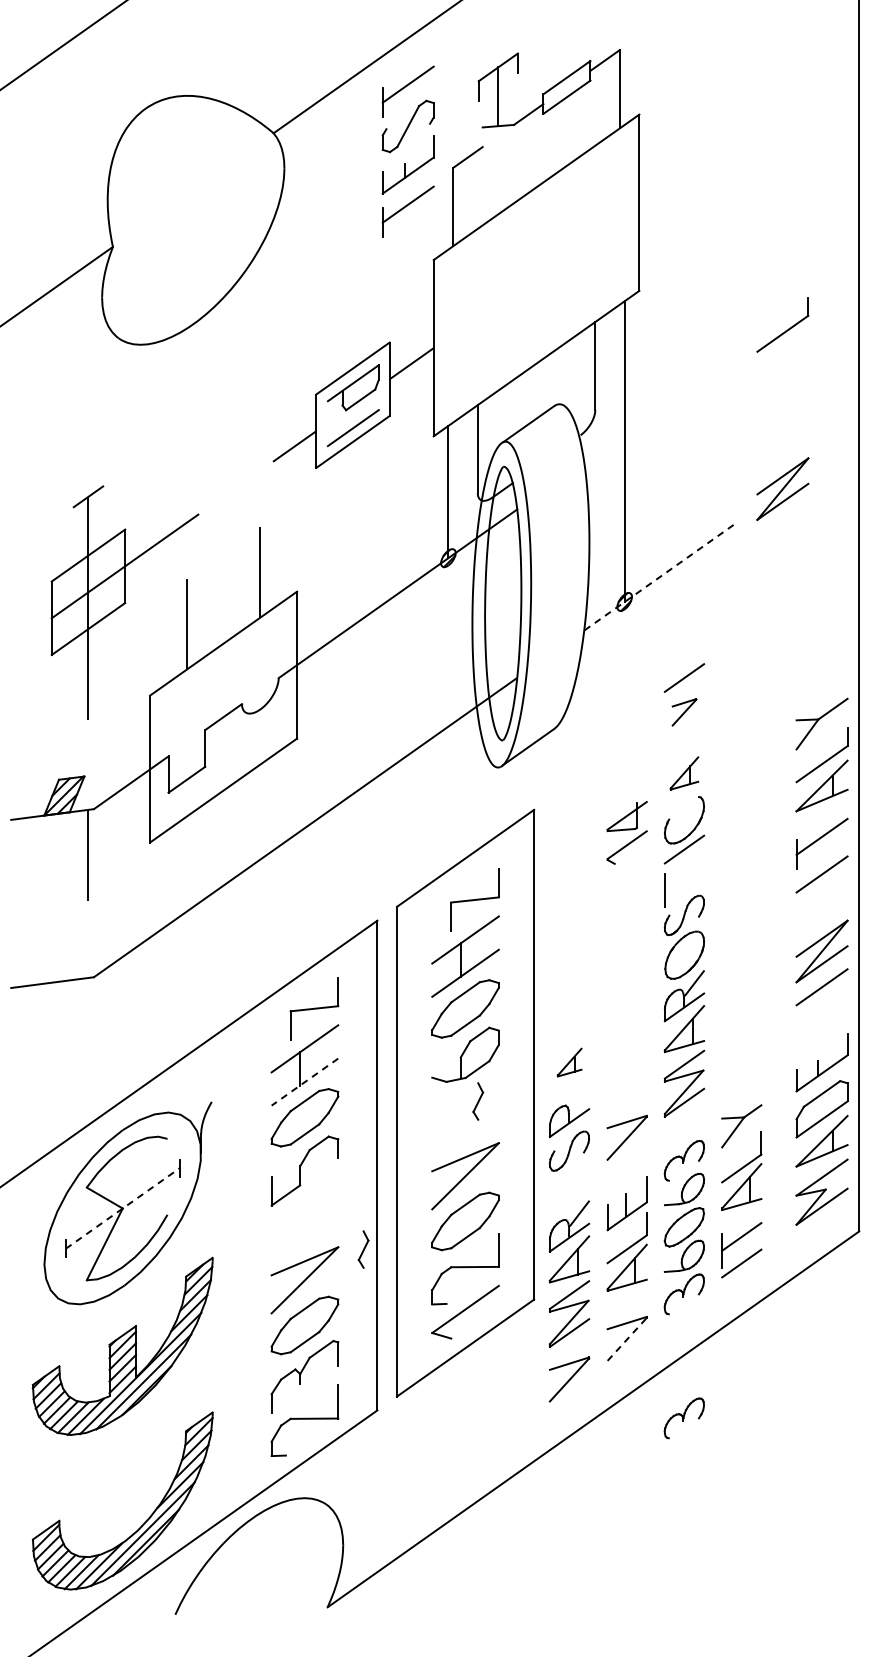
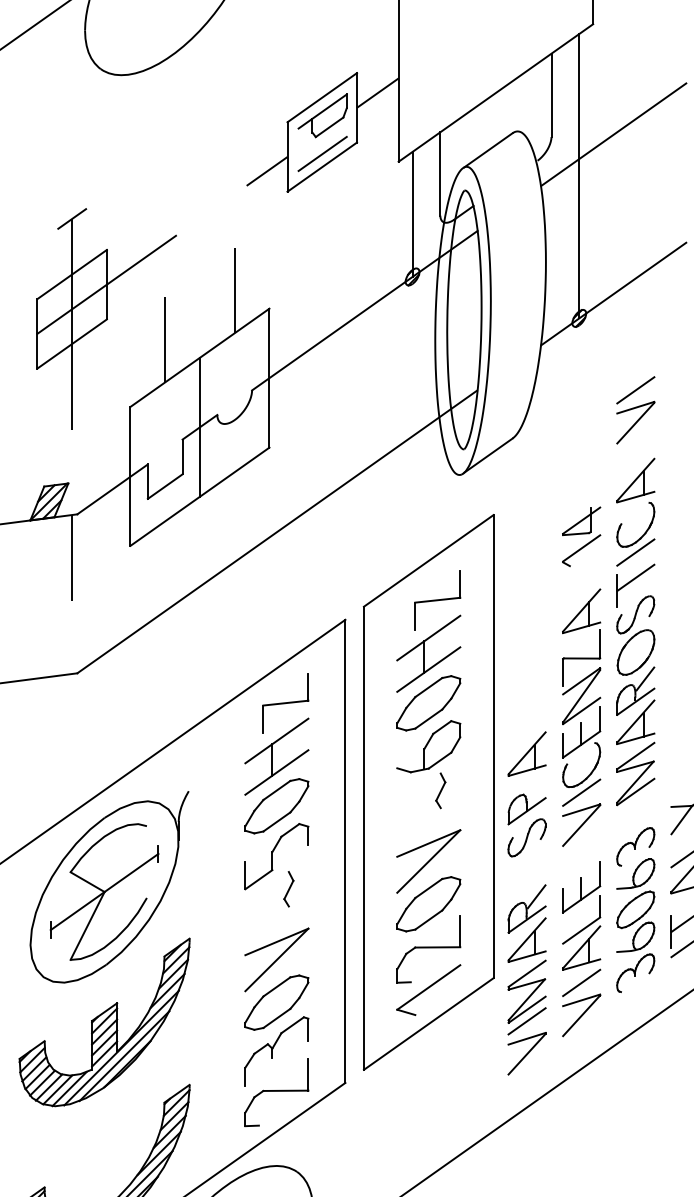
line: (660, 407) -> (613, 134), added
line: (661, 576) -> (614, 294), dashed -> solid
part: (684, 712) -> (635, 422), size x1.67
line: (223, 716) -> (199, 426), added
part: (684, 773) -> (635, 480), size x1.43
line: (684, 876) -> (635, 578), added
part: (626, 1002) -> (580, 697), added
part: (569, 1062) -> (527, 753), size x1.67
line: (304, 1082) -> (276, 772), dashed -> solid
line: (122, 1208) -> (104, 892), dashed -> solid
part: (363, 1249) -> (288, 889), moved
line: (626, 1304) -> (580, 982), added
line: (627, 1339) -> (581, 1015), dashed -> solid
line: (569, 1345) -> (527, 1021), added
part: (683, 1418) -> (634, 1090), removed

